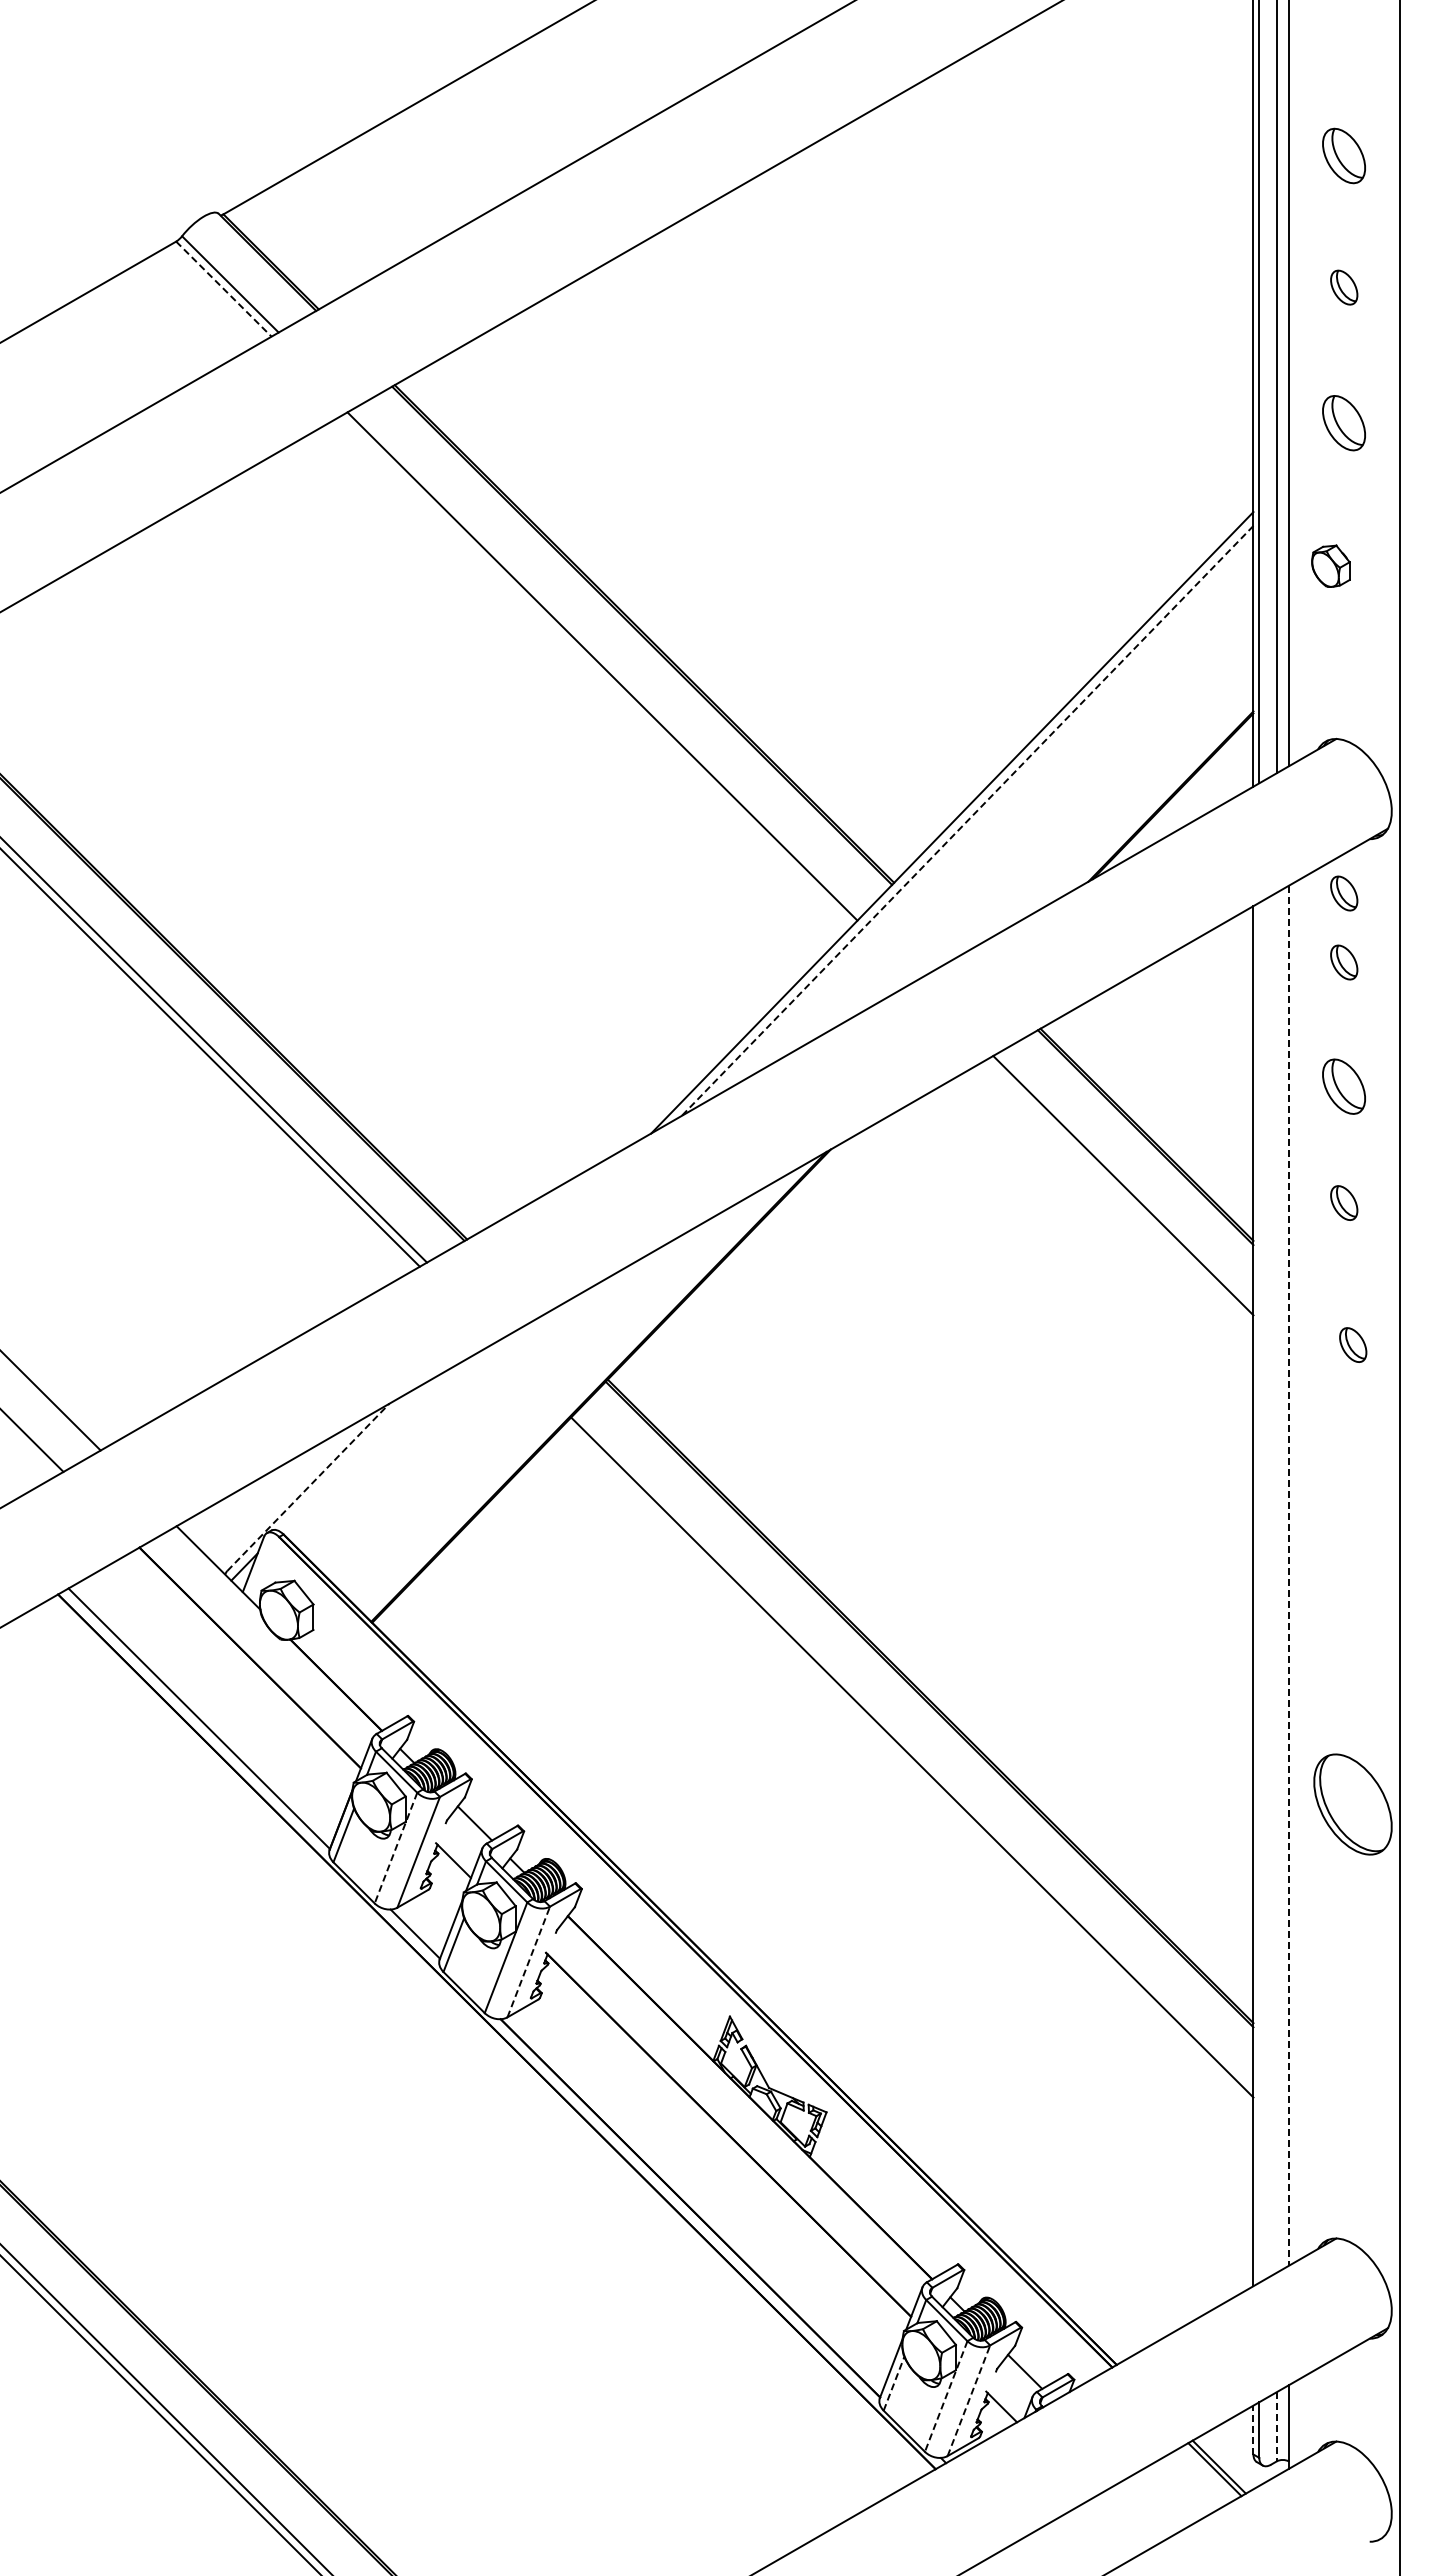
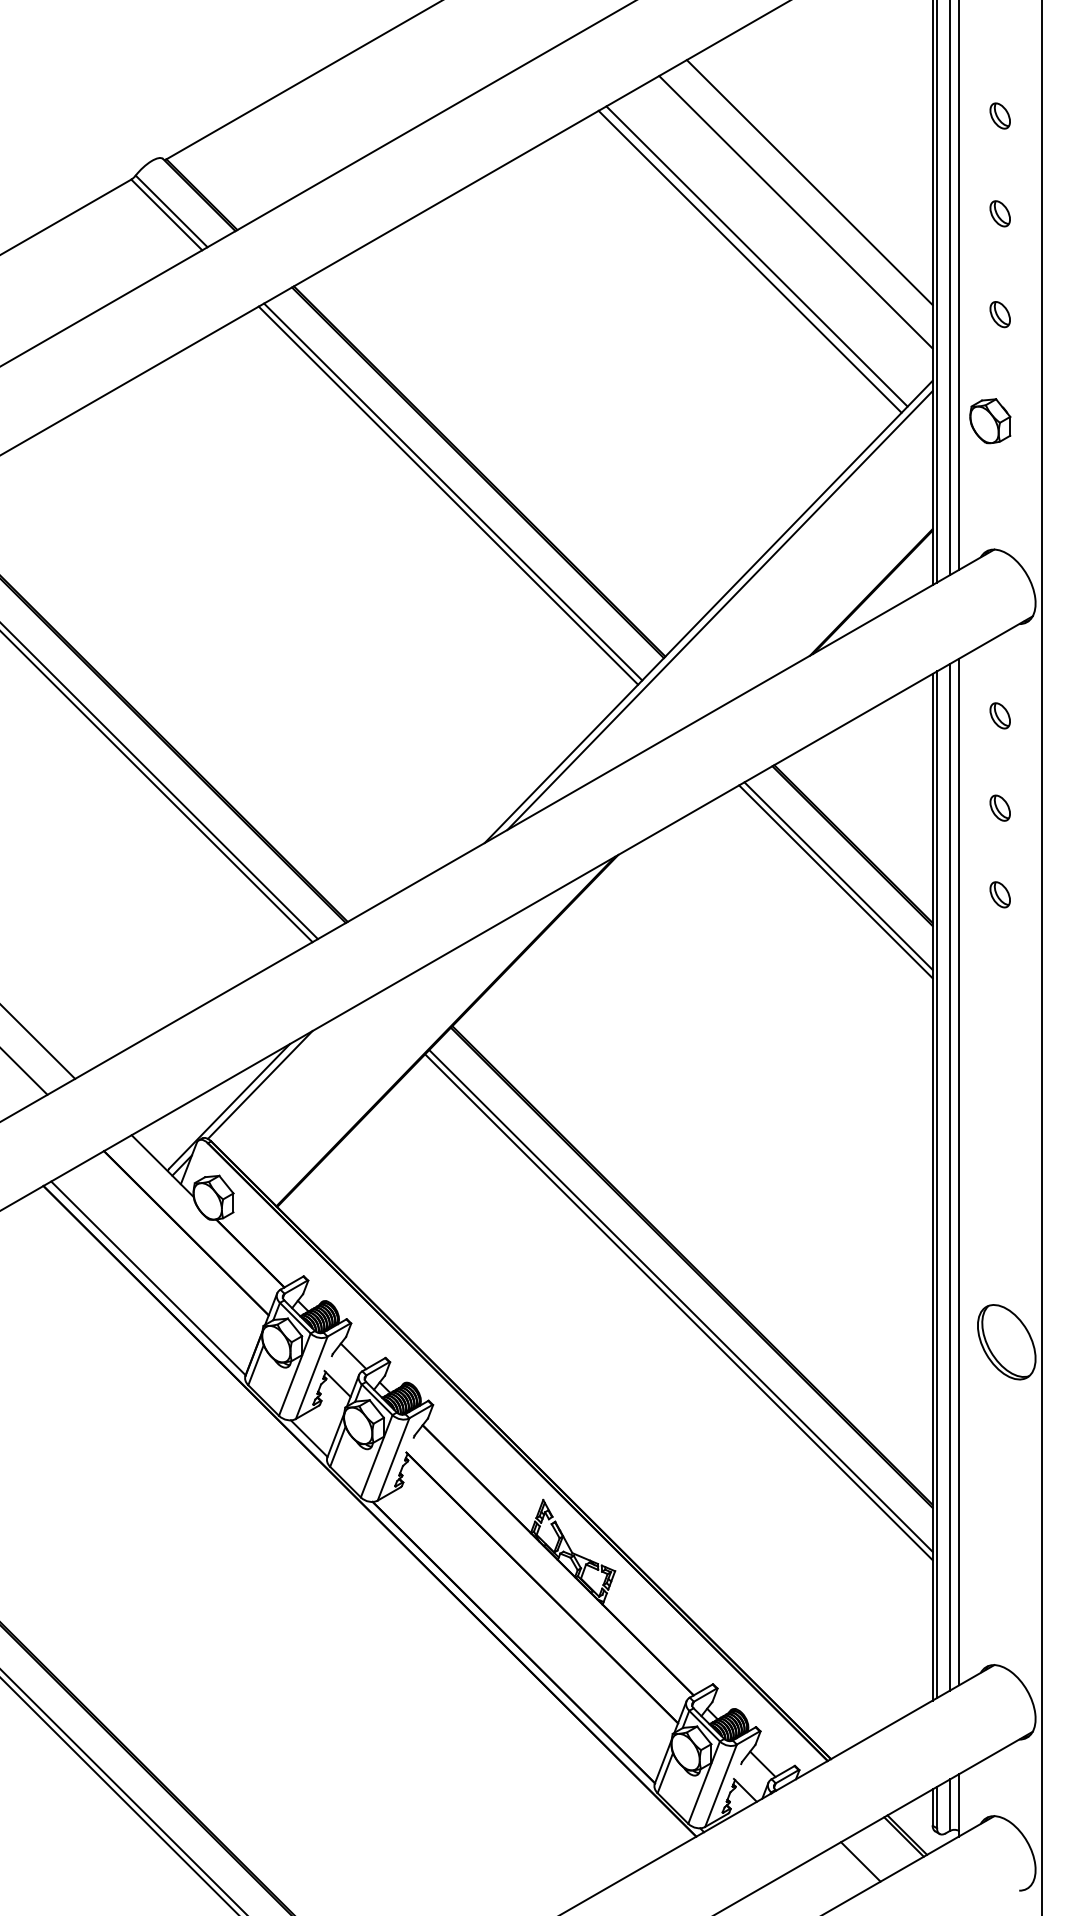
part: (1344, 156) -> (1000, 116), size x0.62
line: (1088, 245) -> (809, 182), added
line: (1069, 285) -> (795, 212), added
line: (224, 289) -> (167, 215), dashed -> solid
line: (1016, 344) -> (756, 256), added
line: (1007, 352) -> (749, 262), added
part: (1344, 422) -> (1000, 314), size x0.62
part: (1330, 565) -> (990, 420), size x1.43
line: (608, 661) -> (452, 491), added
line: (967, 820) -> (719, 610), dashed -> solid
part: (1344, 893) -> (1000, 664), removed
part: (1344, 1086) -> (1000, 808), size x0.62
line: (1126, 1177) -> (838, 875), added
part: (1353, 1344) -> (1007, 1000), removed
line: (349, 1458) -> (260, 1084), added
line: (308, 1486) -> (229, 1105), dashed -> solid
line: (1288, 1576) -> (958, 1172), dashed -> solid
line: (1276, 1582) -> (949, 1177), added
line: (1259, 1592) -> (937, 1184), added
line: (914, 1748) -> (680, 1300), added
line: (395, 1848) -> (294, 1374), dashed -> solid
line: (528, 1961) -> (393, 1459), dashed -> solid
line: (894, 2383) -> (665, 1772), dashed -> solid
line: (946, 2396) -> (704, 1782), dashed -> solid
line: (969, 2400) -> (721, 1785), dashed -> solid
line: (1276, 2426) -> (949, 1804), dashed -> solid
line: (1253, 2429) -> (932, 1807), dashed -> solid
line: (1156, 2502) -> (860, 1861), added

